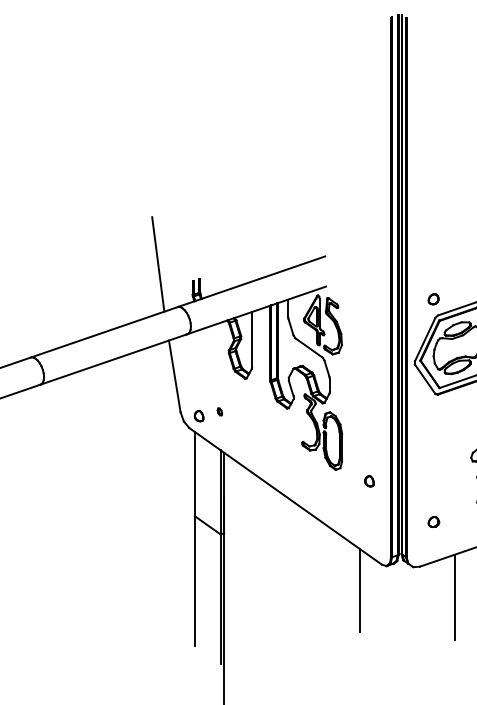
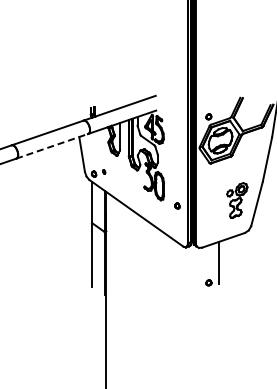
line: (159, 263) -> (74, 99), removed
line: (114, 359) -> (52, 146), solid -> dashed
part: (432, 521) -> (208, 282), moved
line: (359, 590) -> (172, 259), removed

